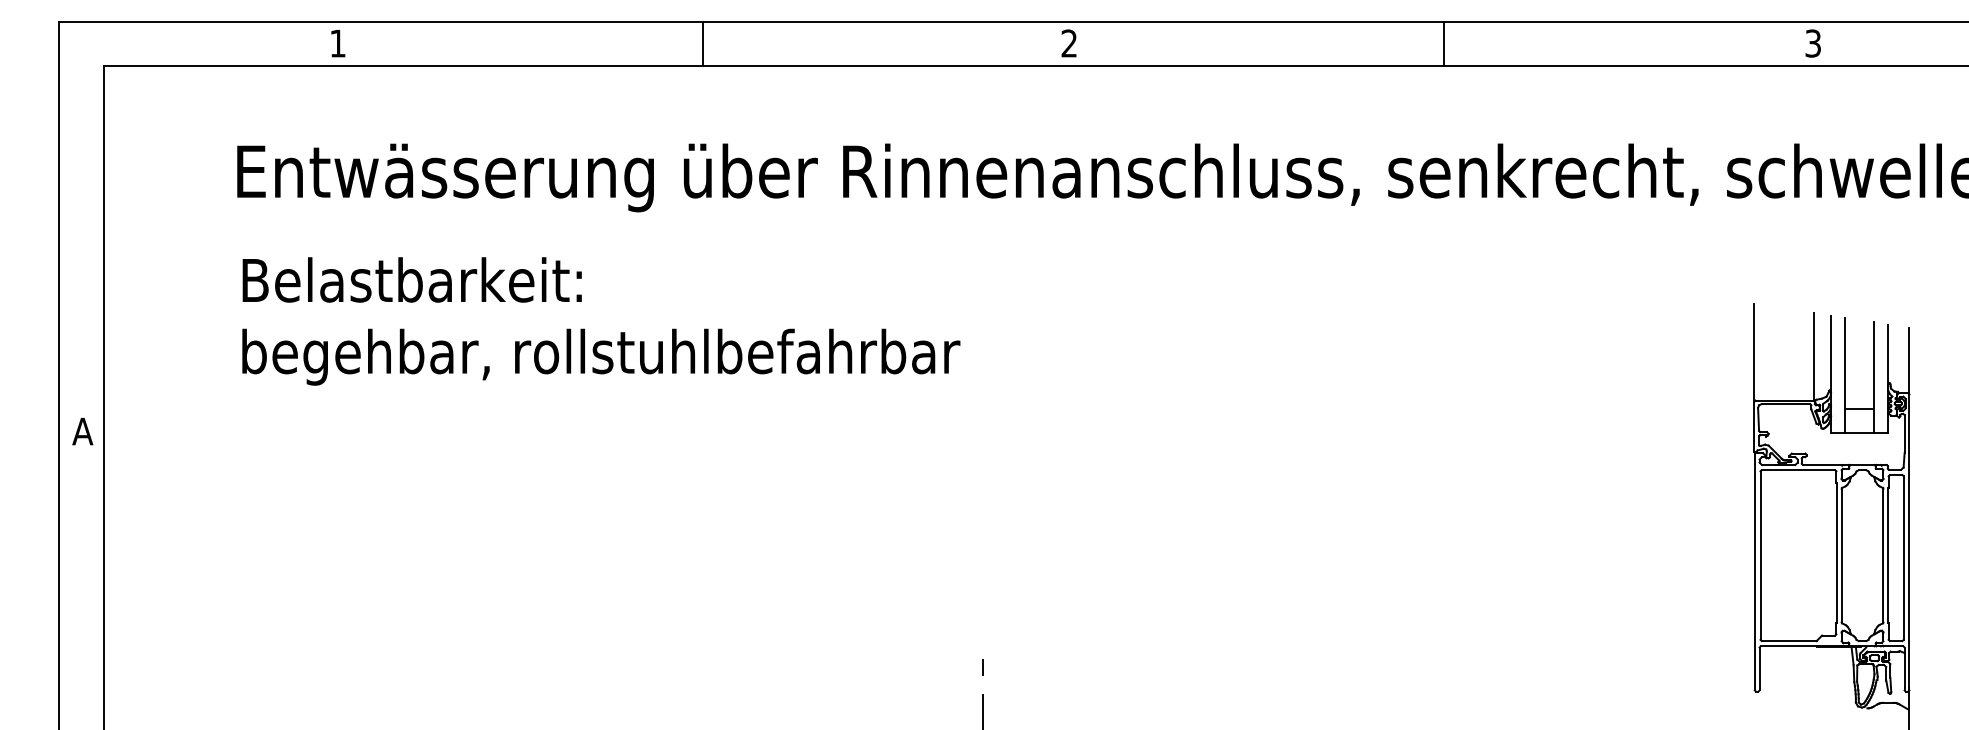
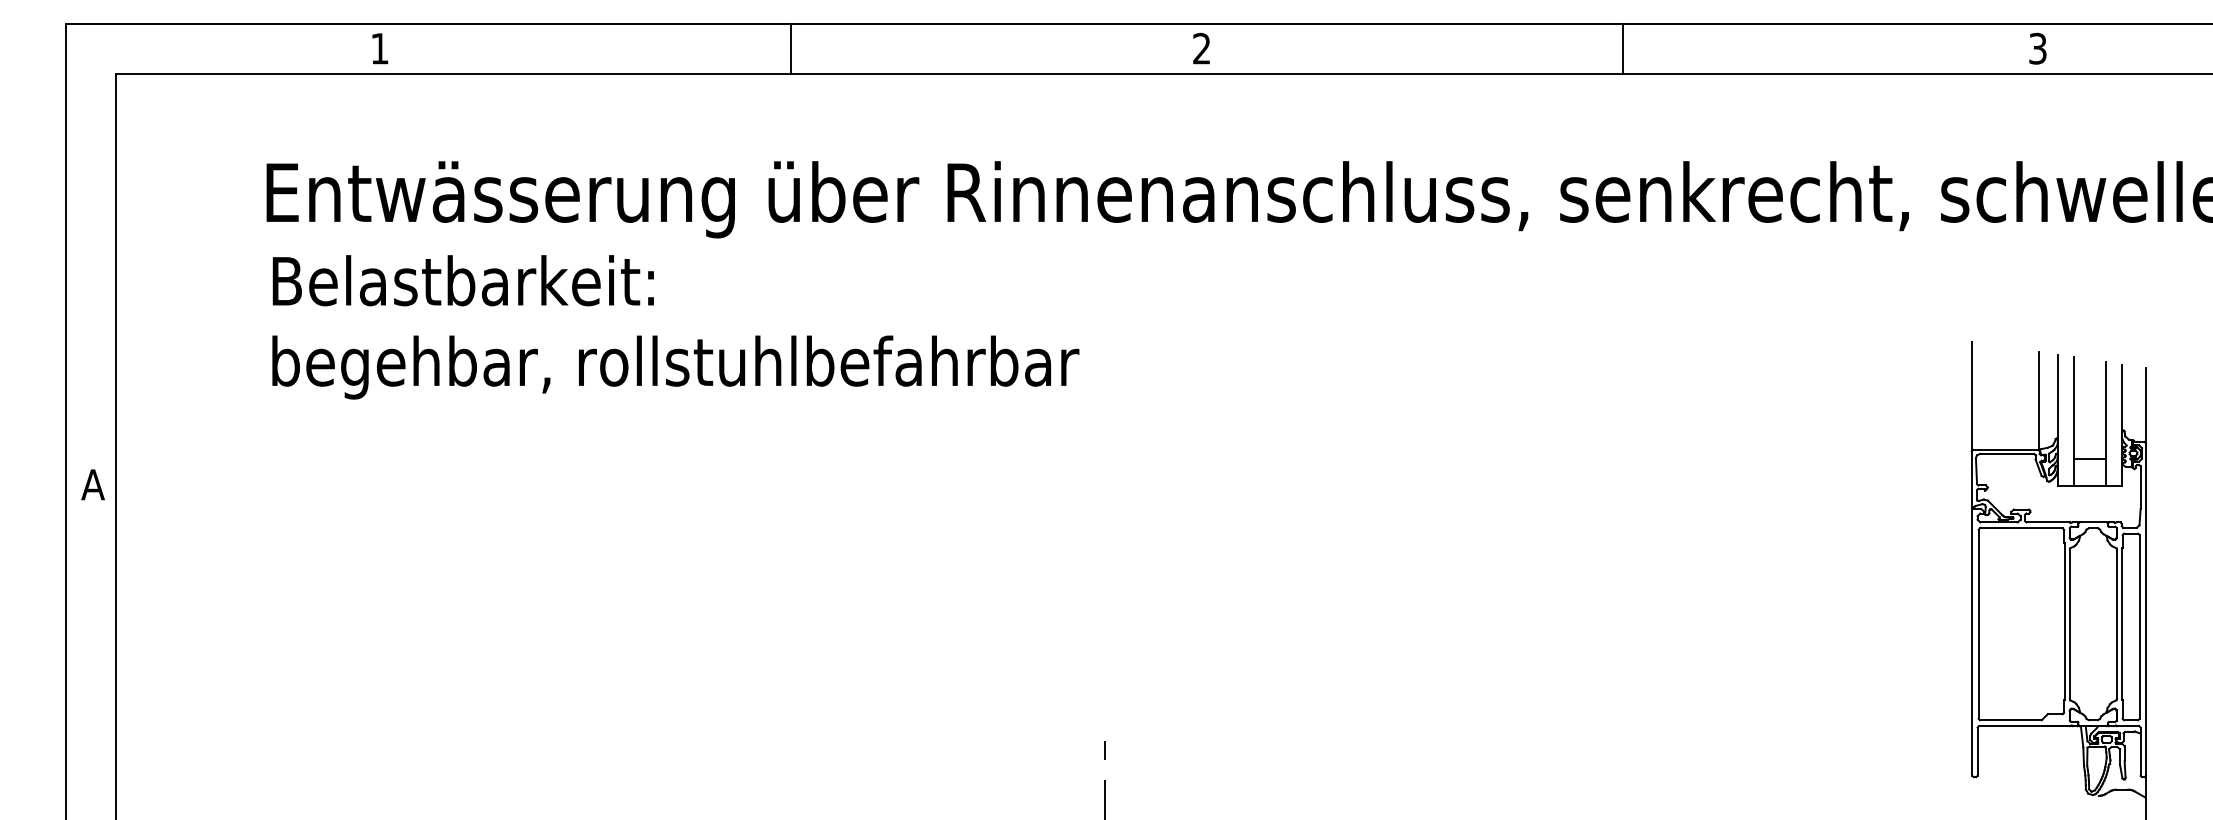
text: (601, 321) -> (676, 327), moved

